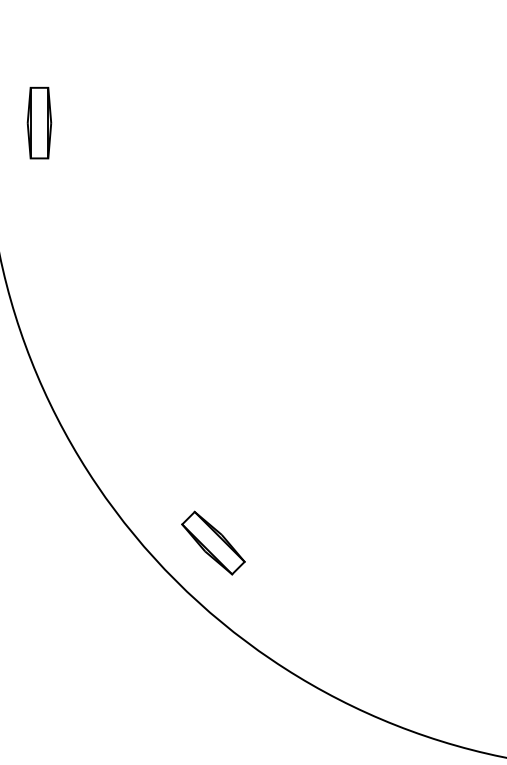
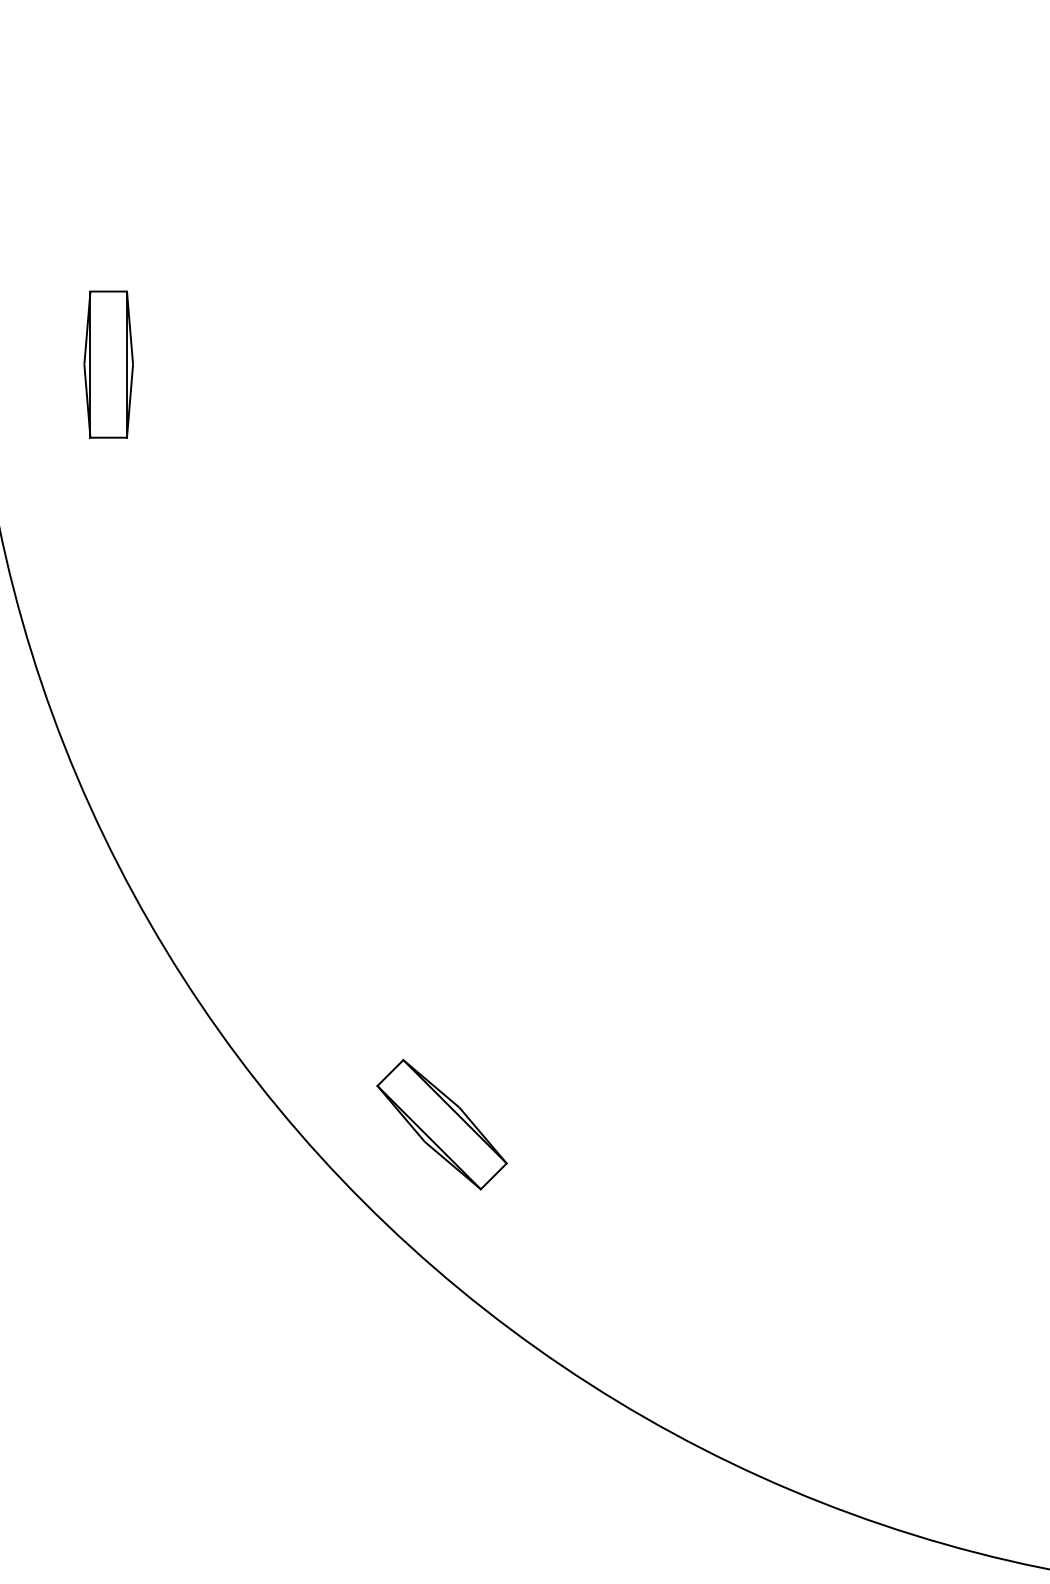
part: (39, 122) -> (108, 363), moved

